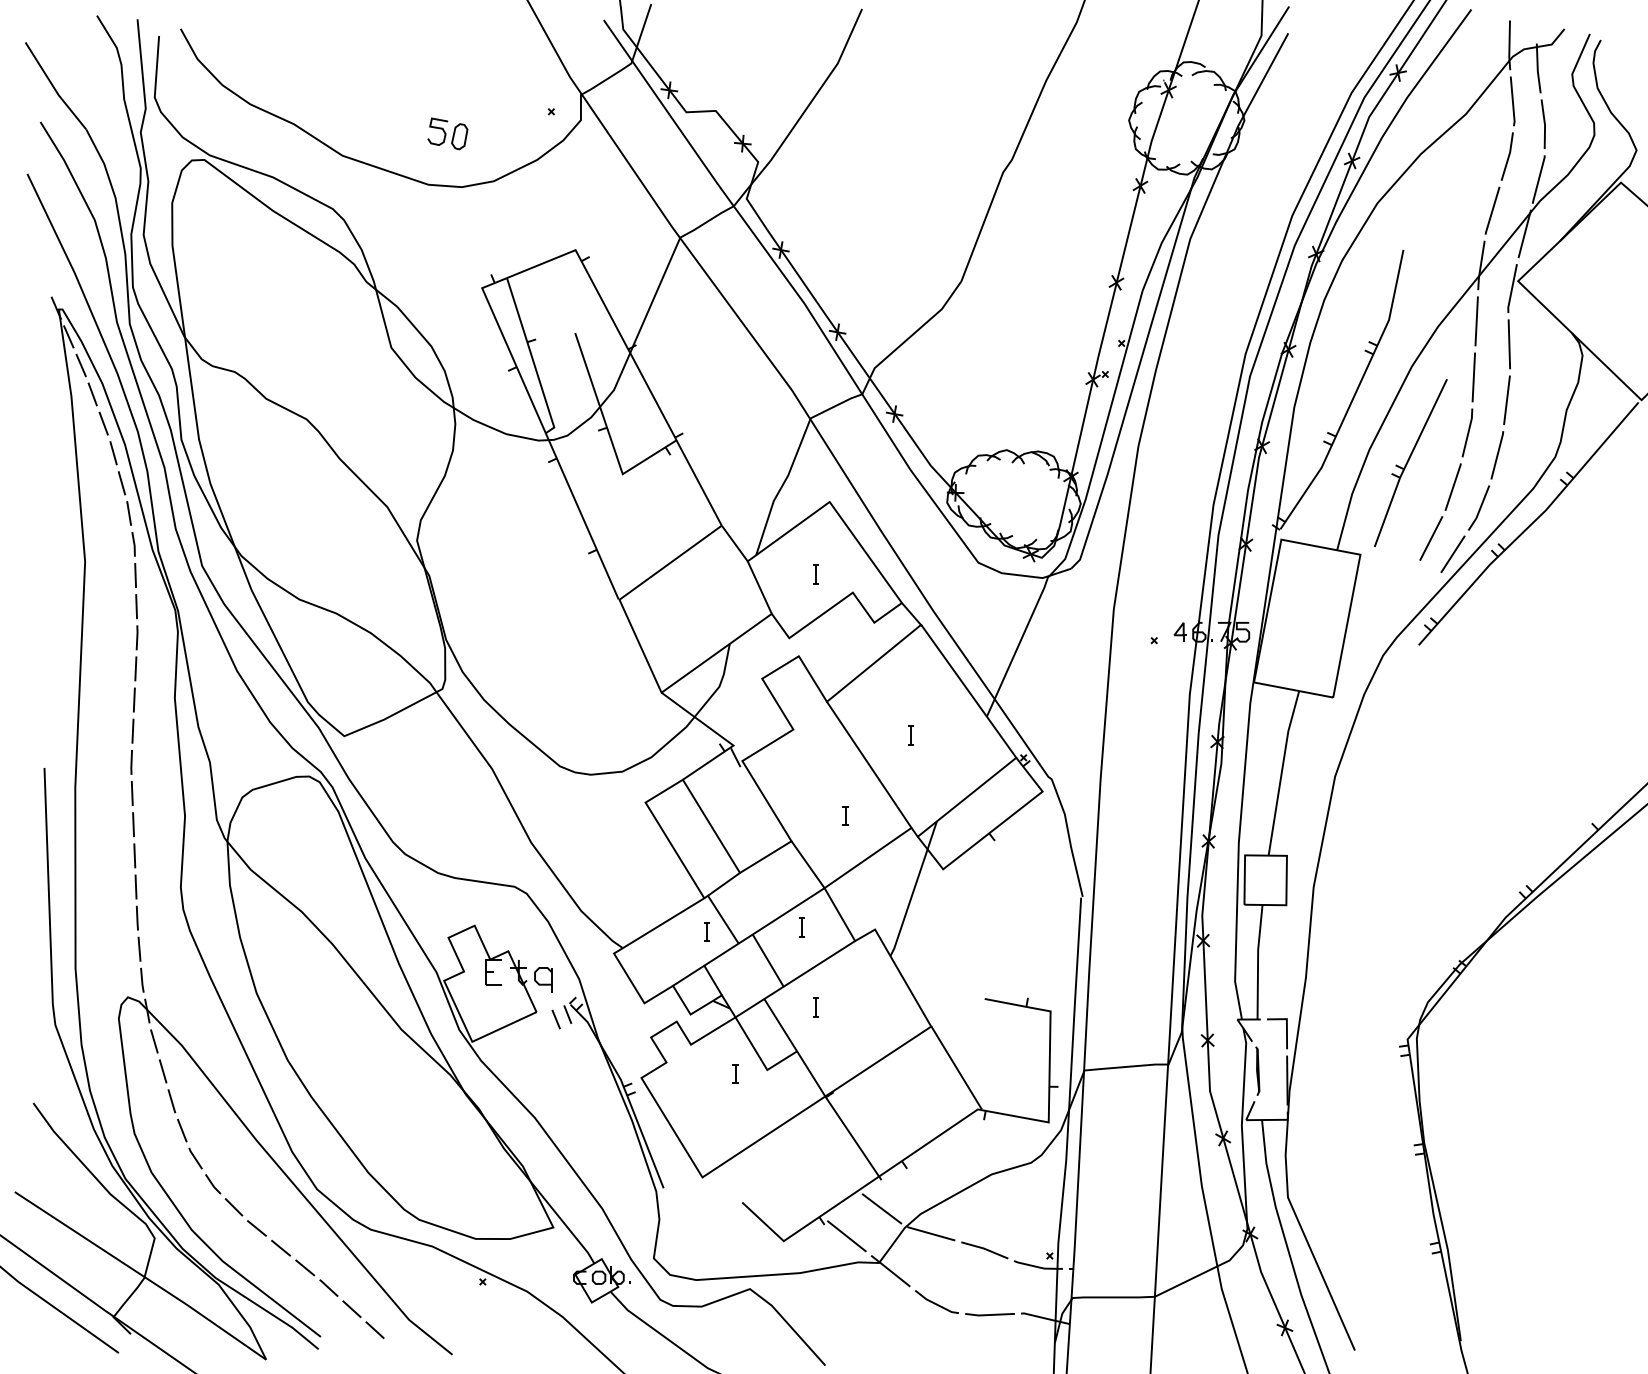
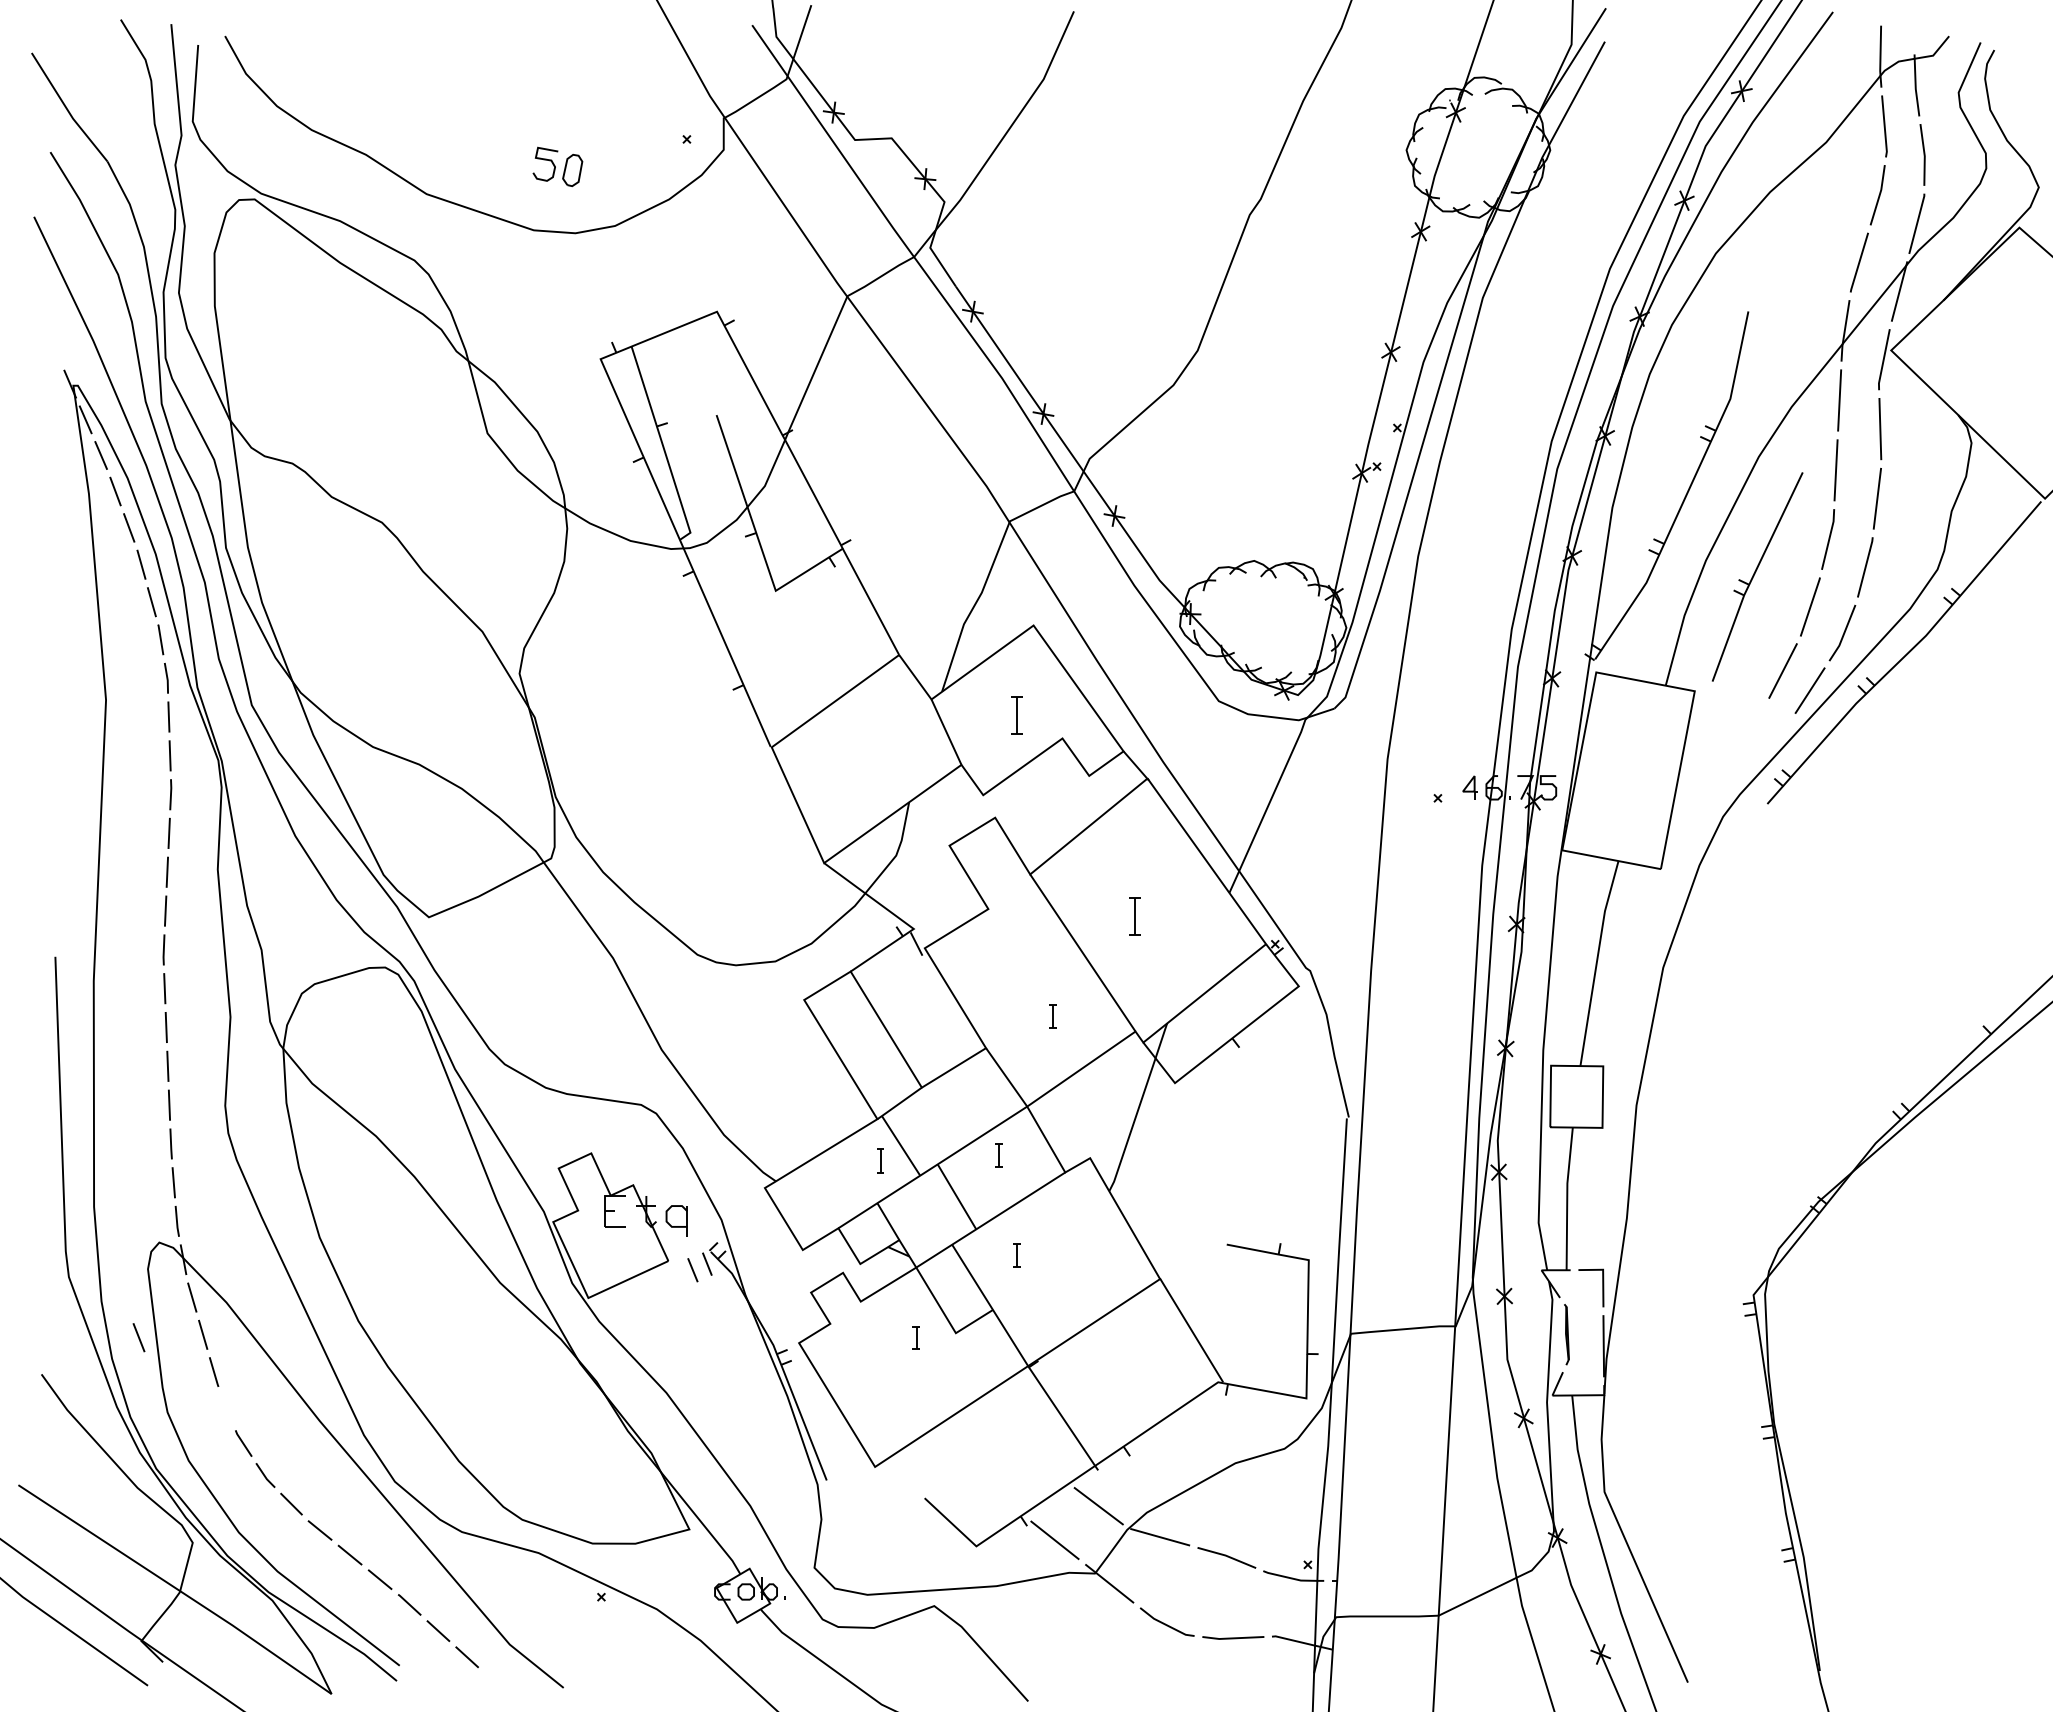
part: (815, 574) -> (1016, 715), size x1.6
part: (911, 735) -> (1135, 916), size x1.6
line: (181, 1130) -> (138, 1337), moved

